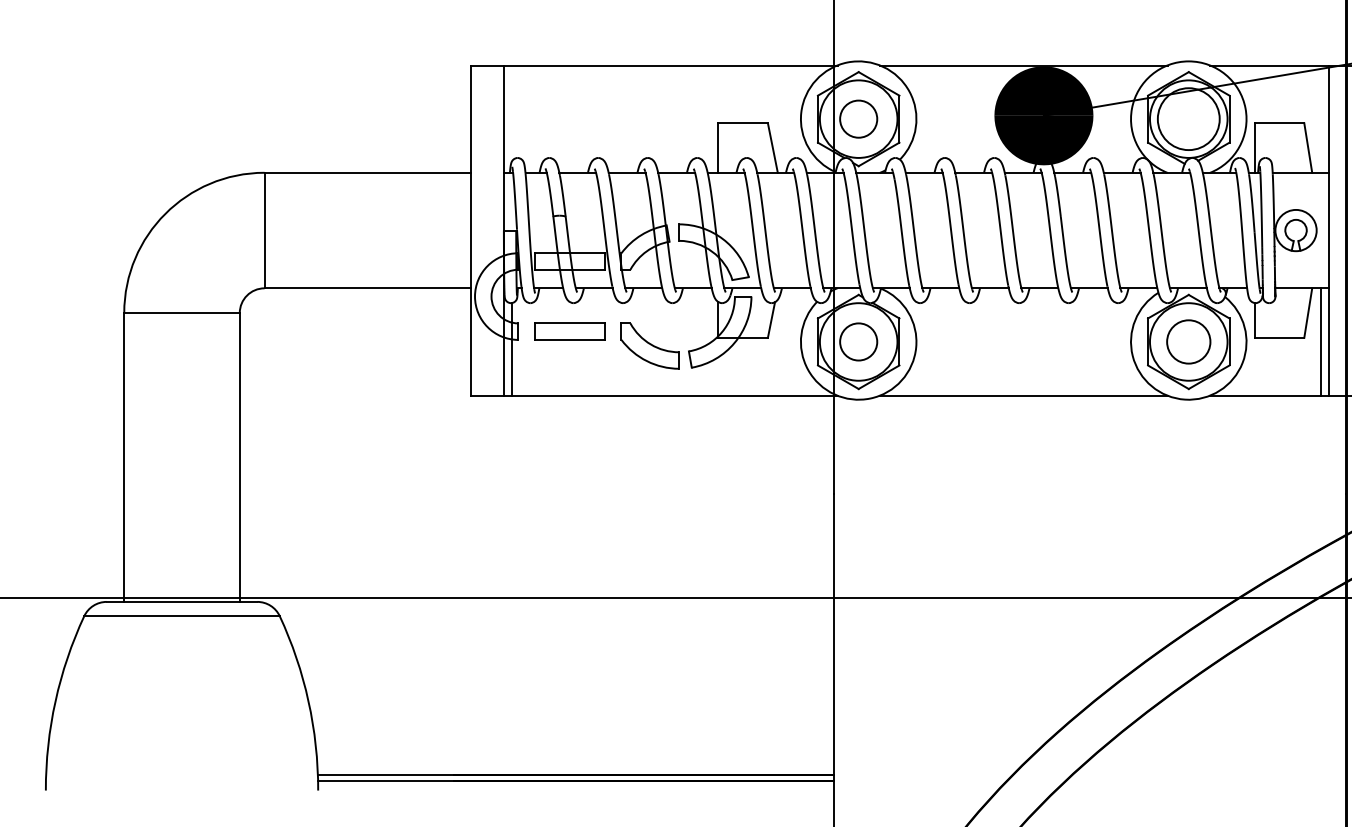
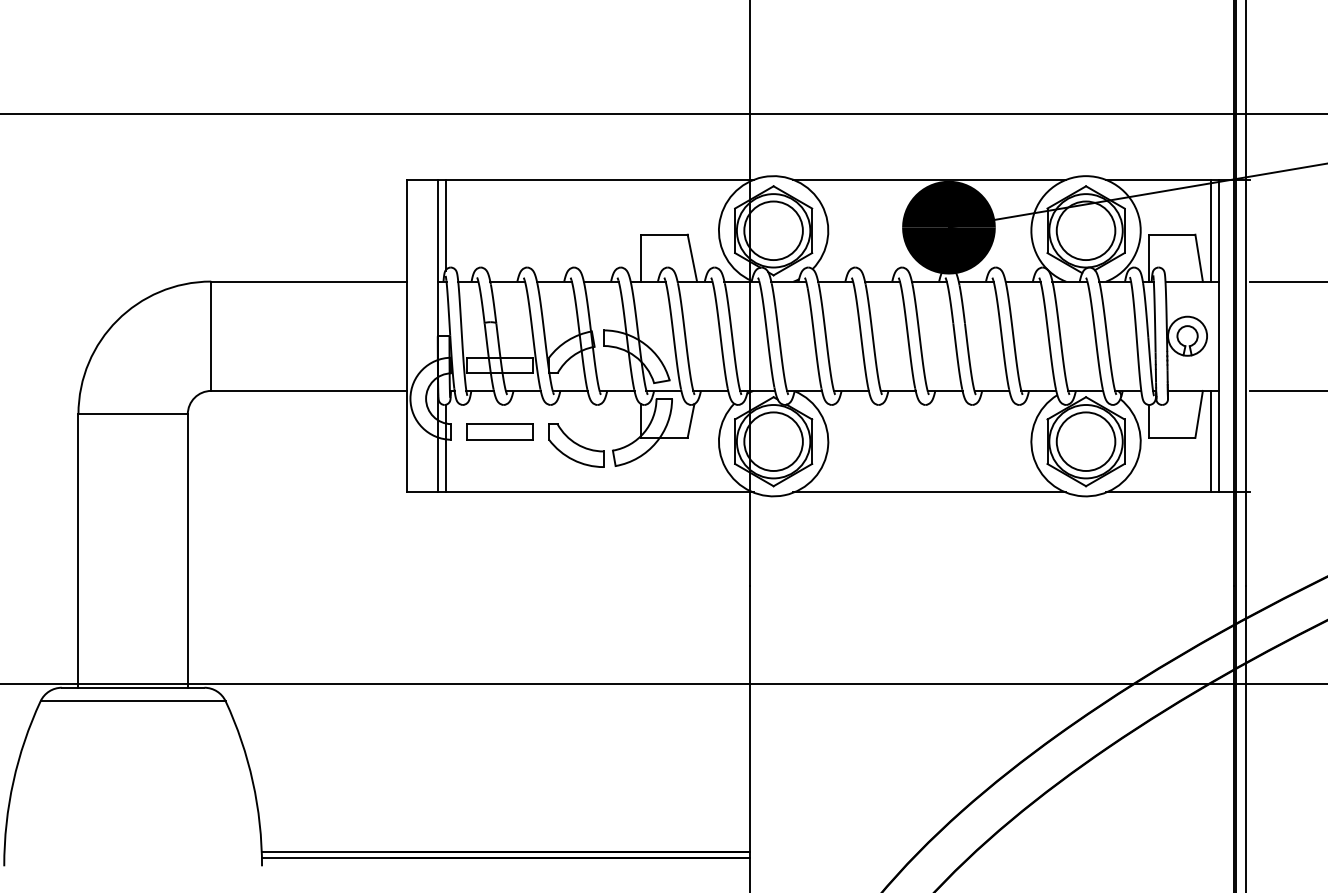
line: (512, 113) -> (445, 225), added
circle: (858, 118) -> (773, 230), size x1.67
line: (1321, 118) -> (1211, 230), added
circle: (858, 341) -> (773, 441), size x1.67
circle: (1188, 341) -> (1085, 441), size x1.43

